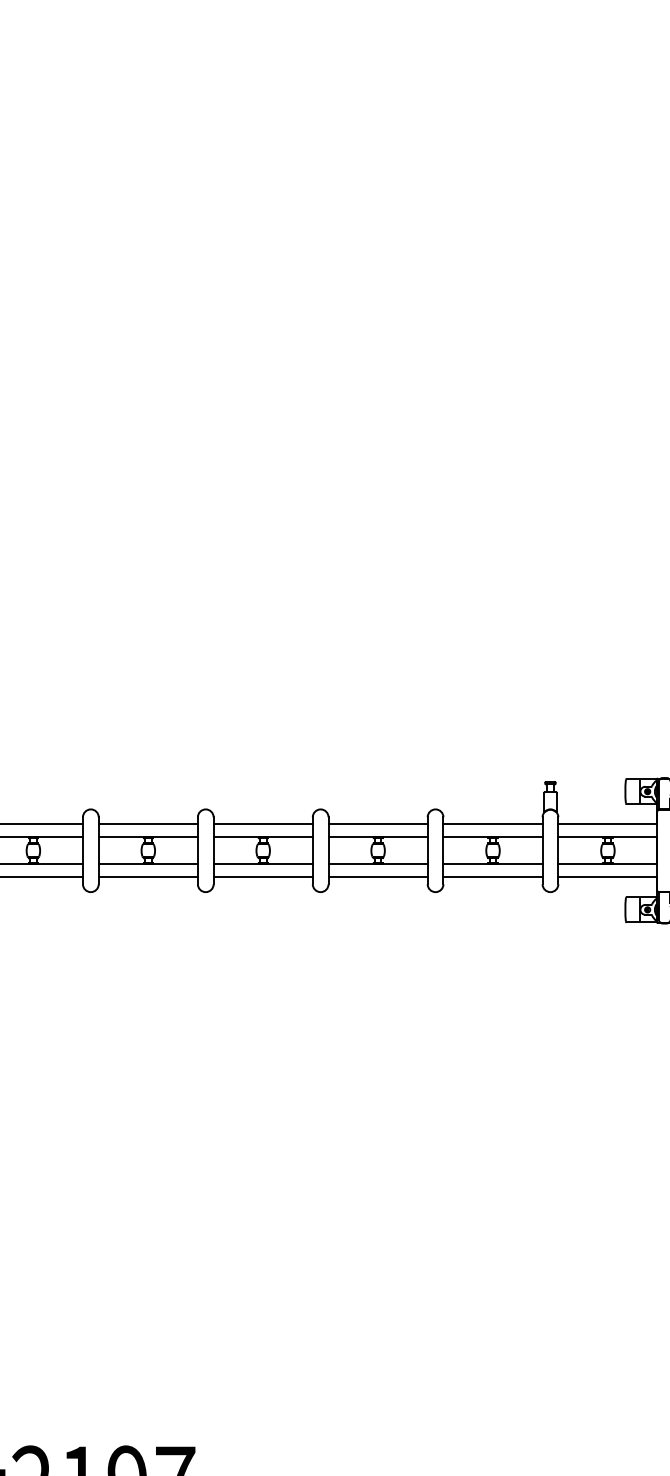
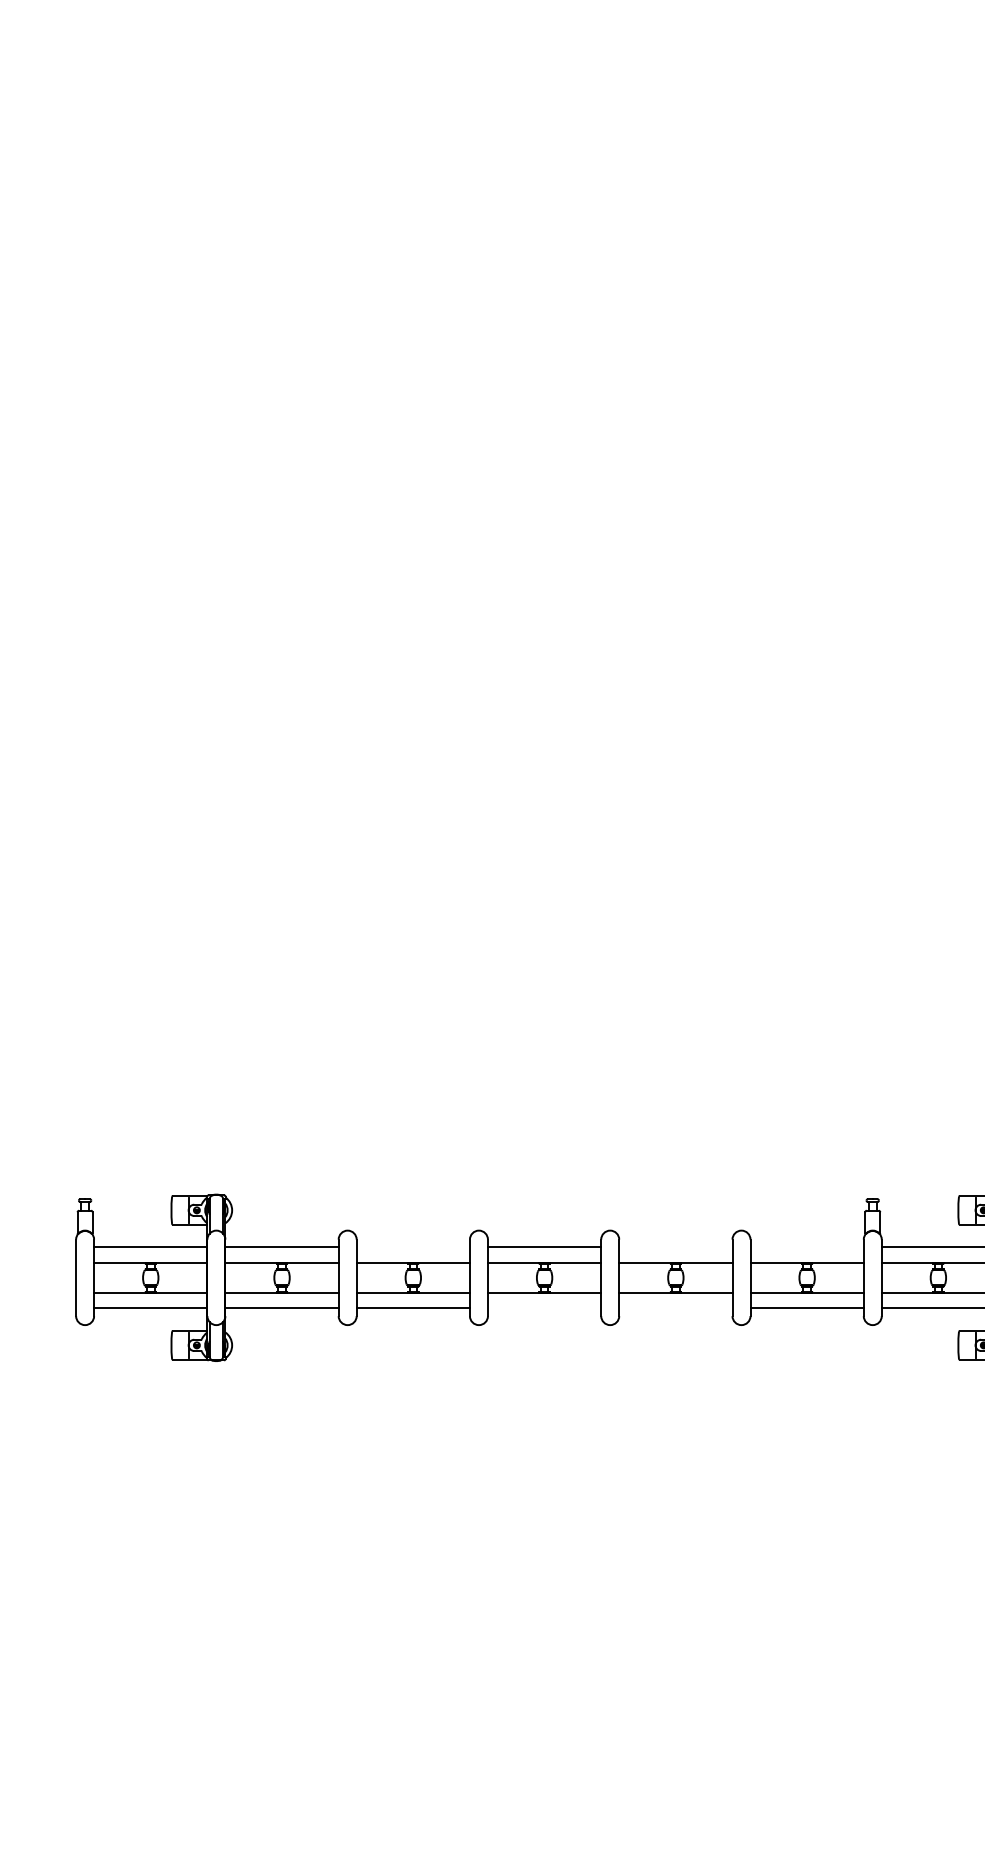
line: (147, 824) -> (412, 1247), removed
line: (377, 824) -> (675, 1247), removed
line: (492, 824) -> (806, 1247), removed
line: (263, 877) -> (544, 1308), removed
line: (377, 877) -> (675, 1308), removed

